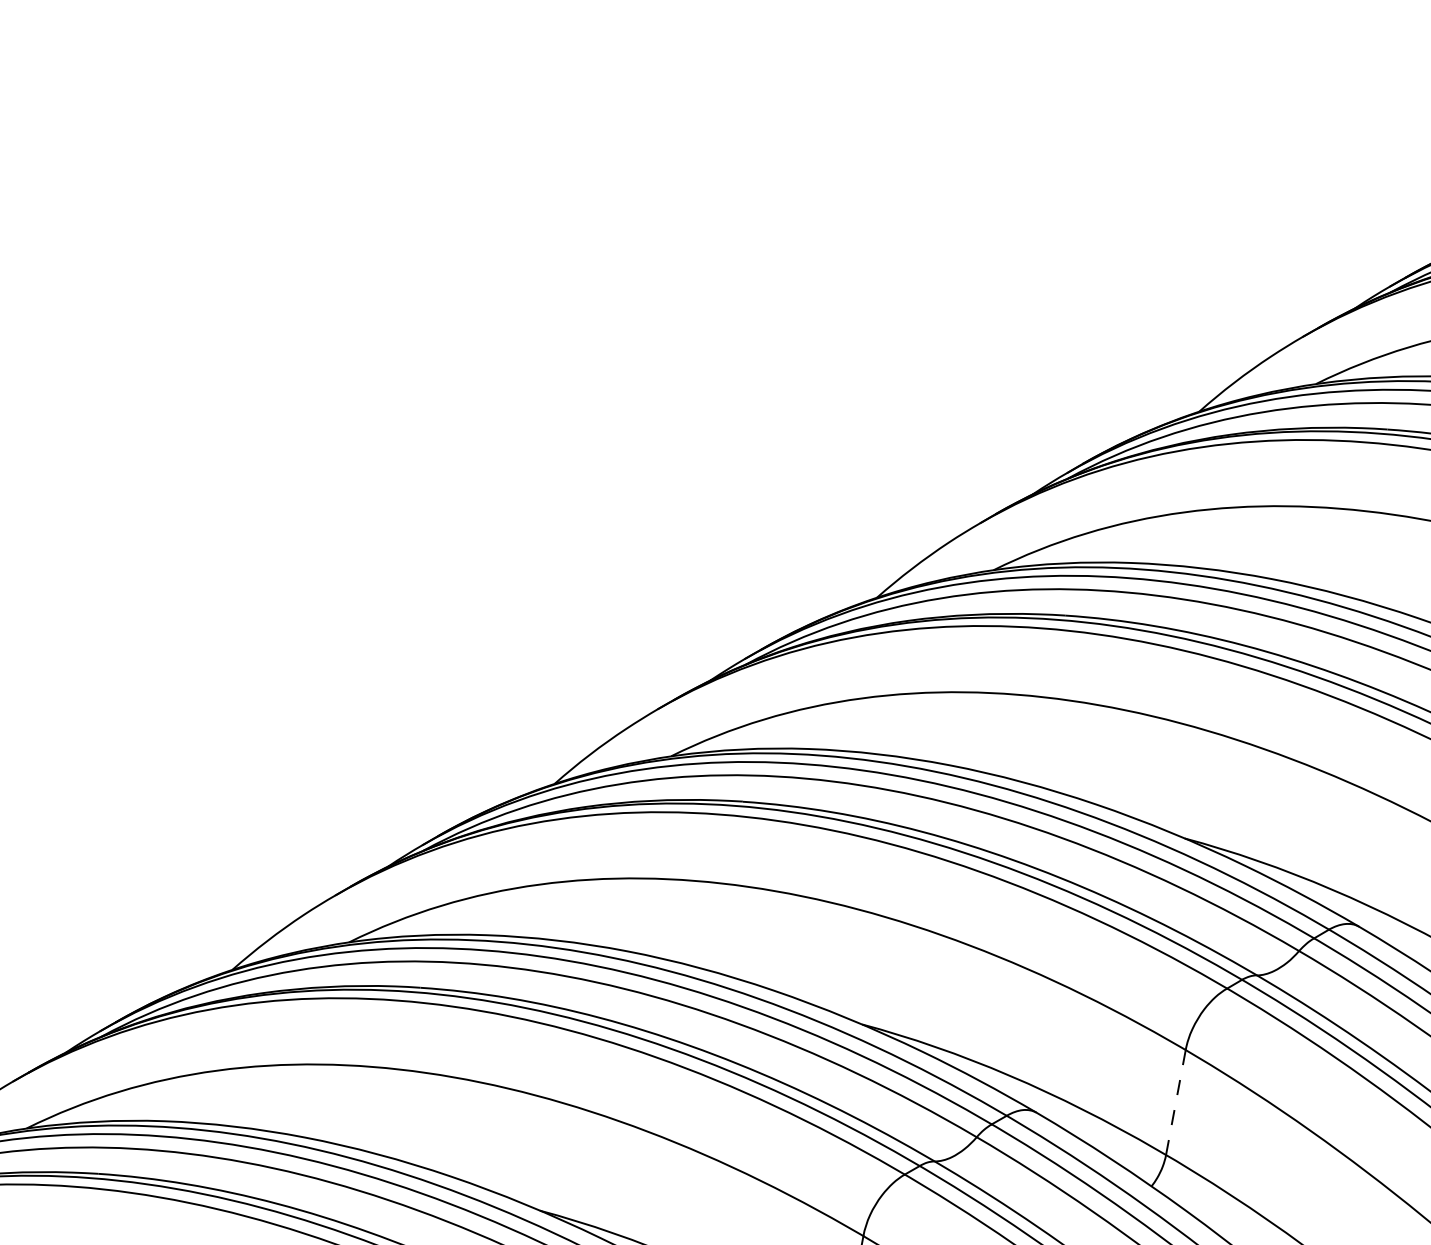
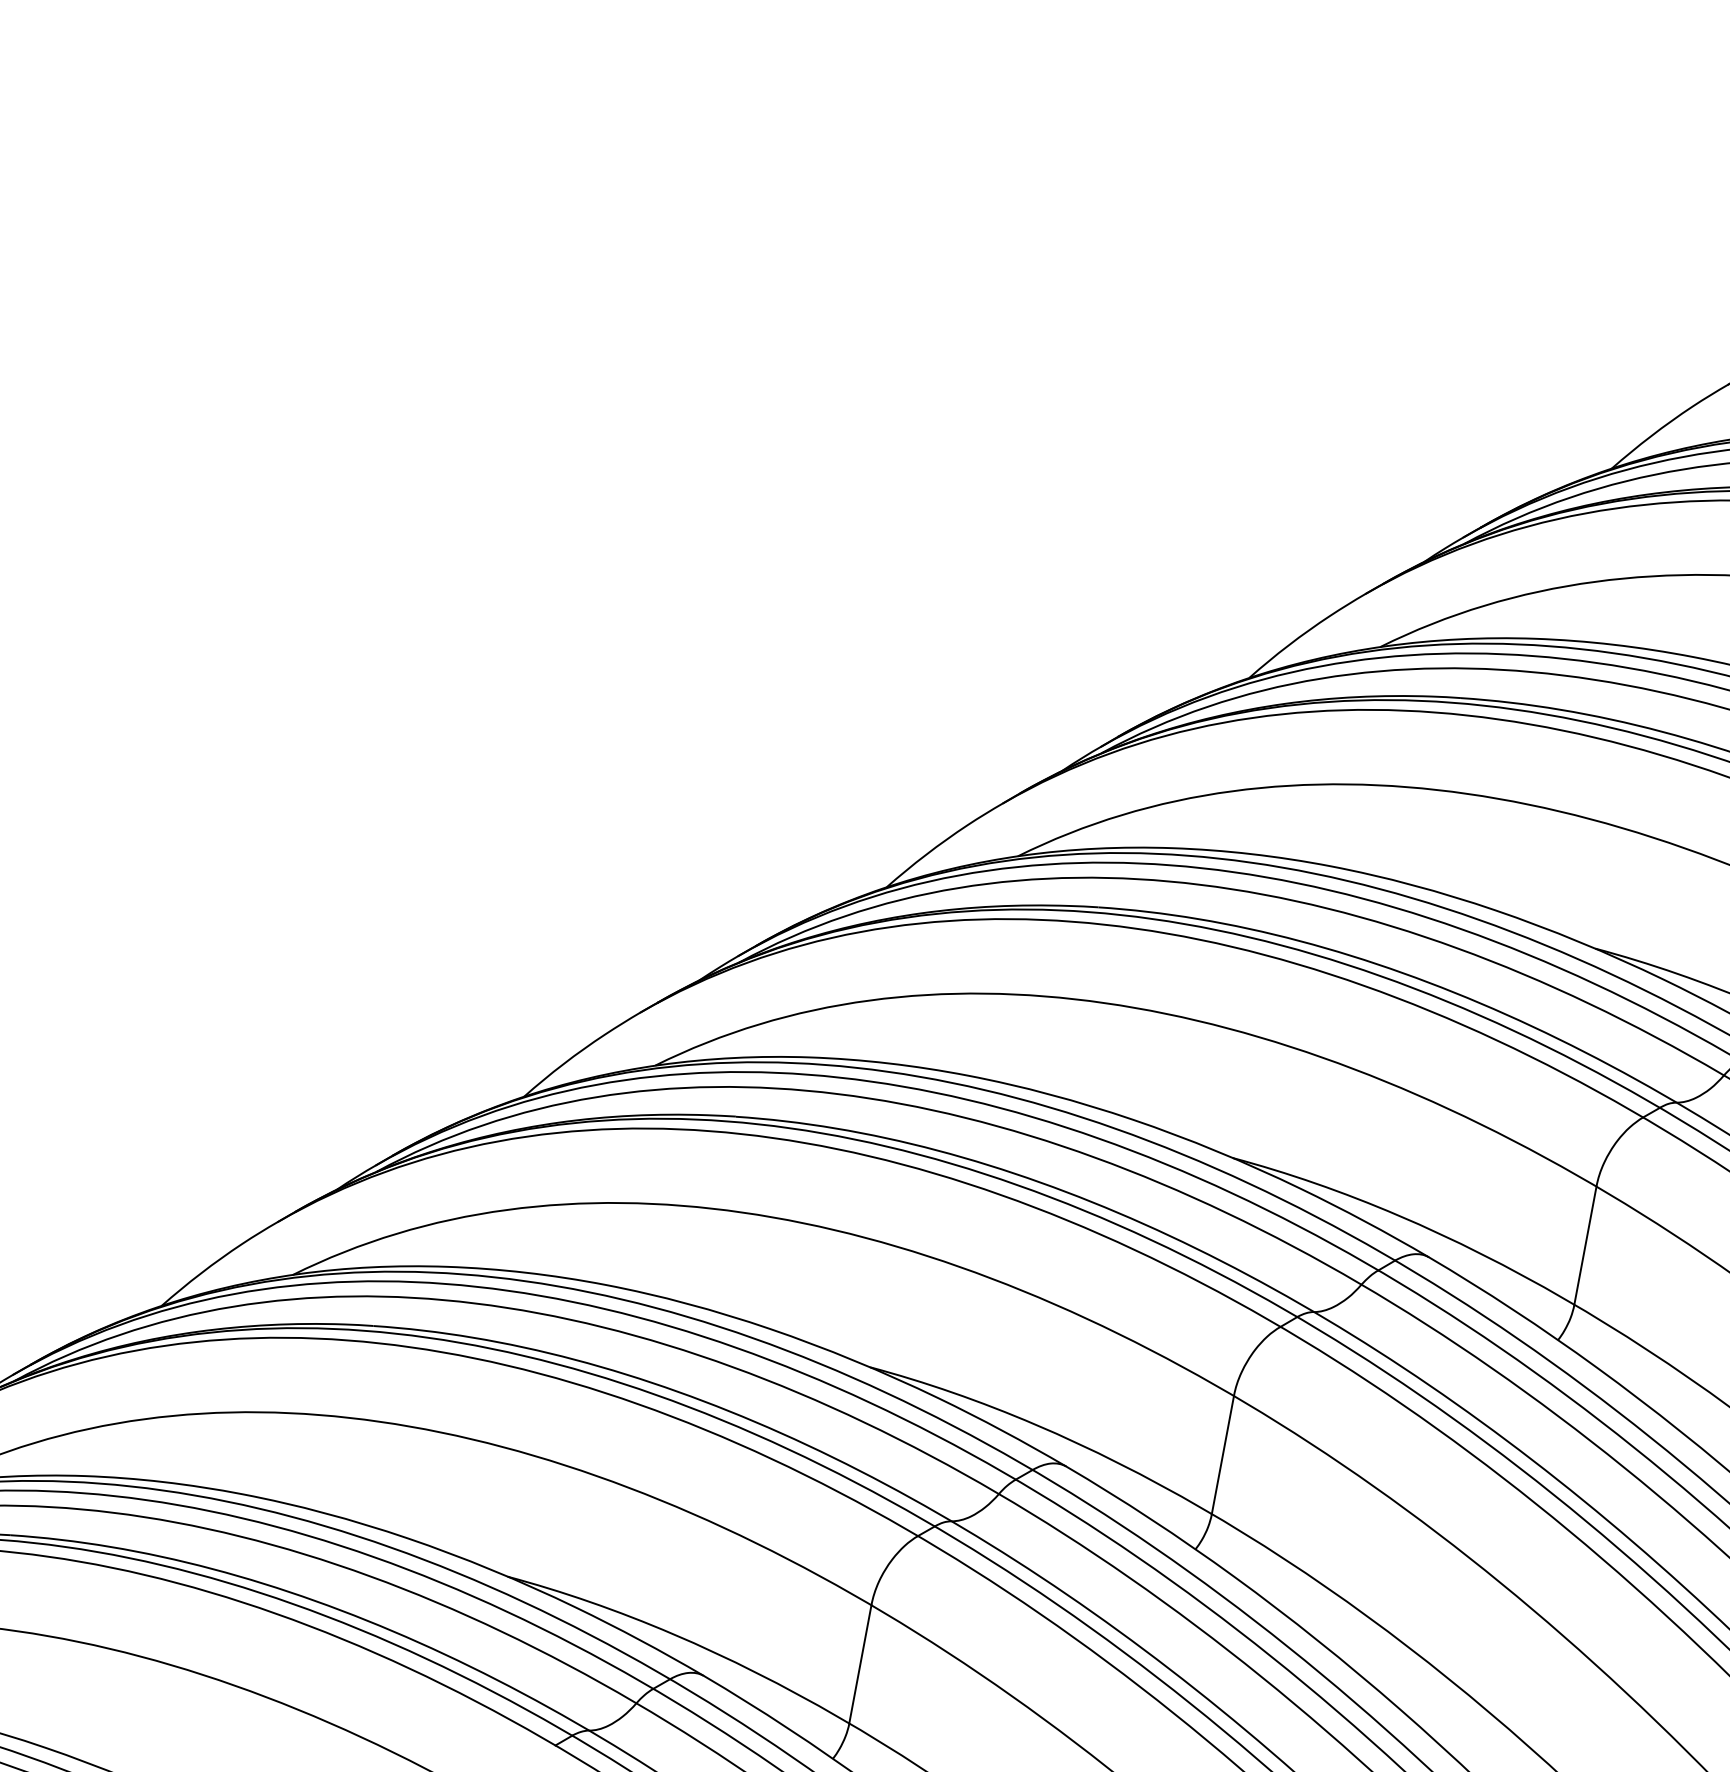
line: (1175, 1102) -> (1222, 1455), dashed -> solid

